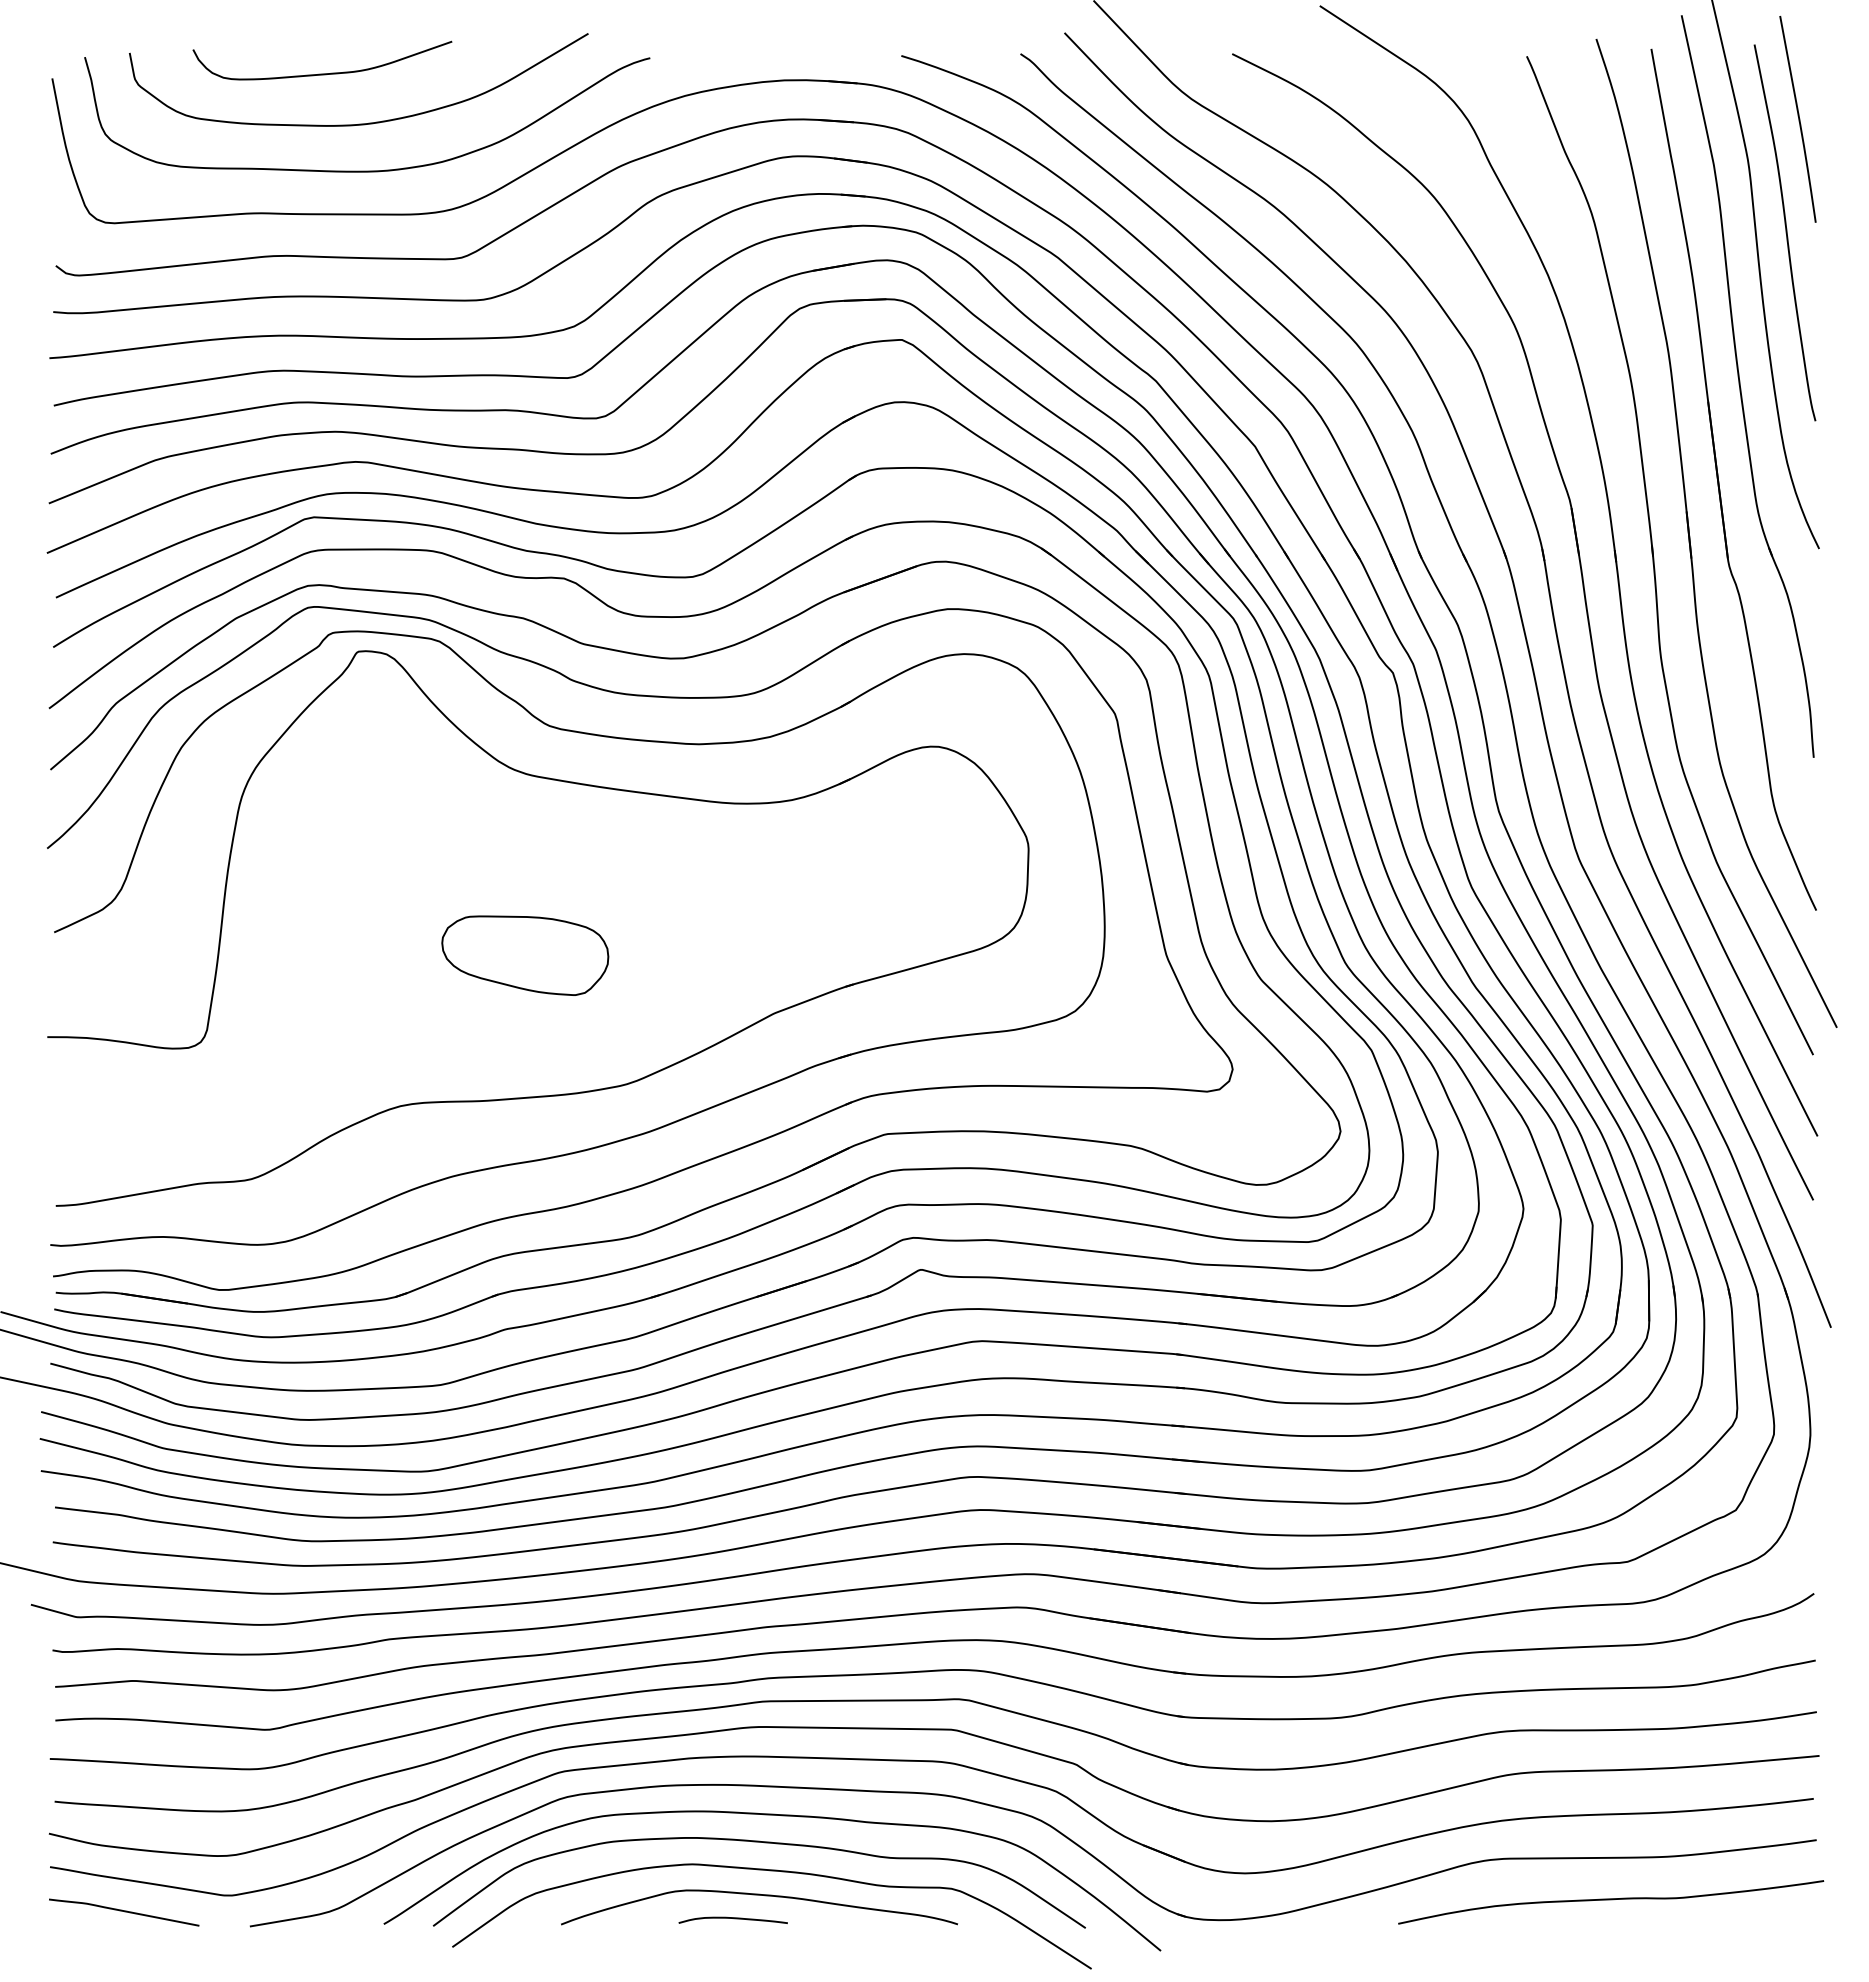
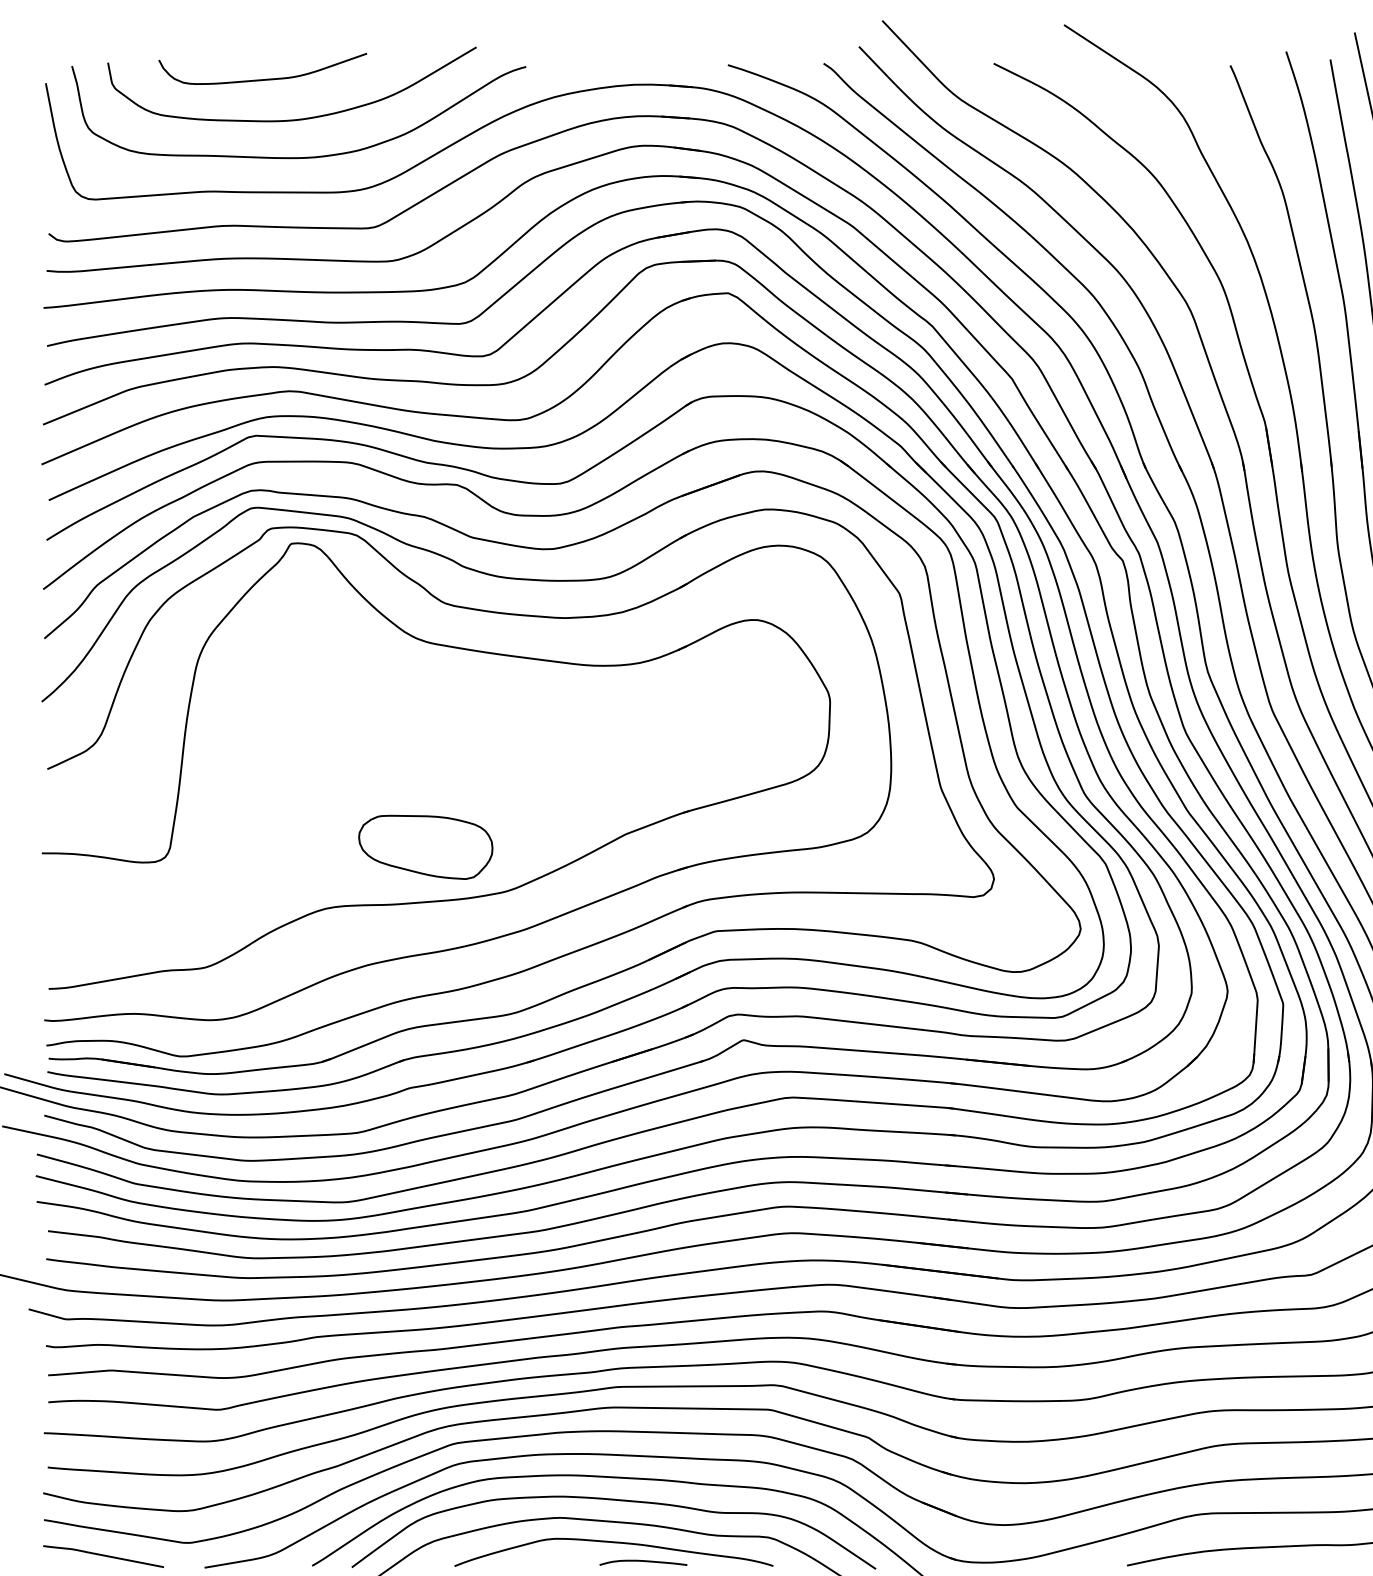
part: (525, 955) -> (425, 847), moved
curve: (732, 1918) -> (642, 1561), moved

